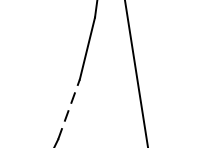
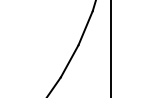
line: (68, 108) -> (69, 60), dashed -> solid

